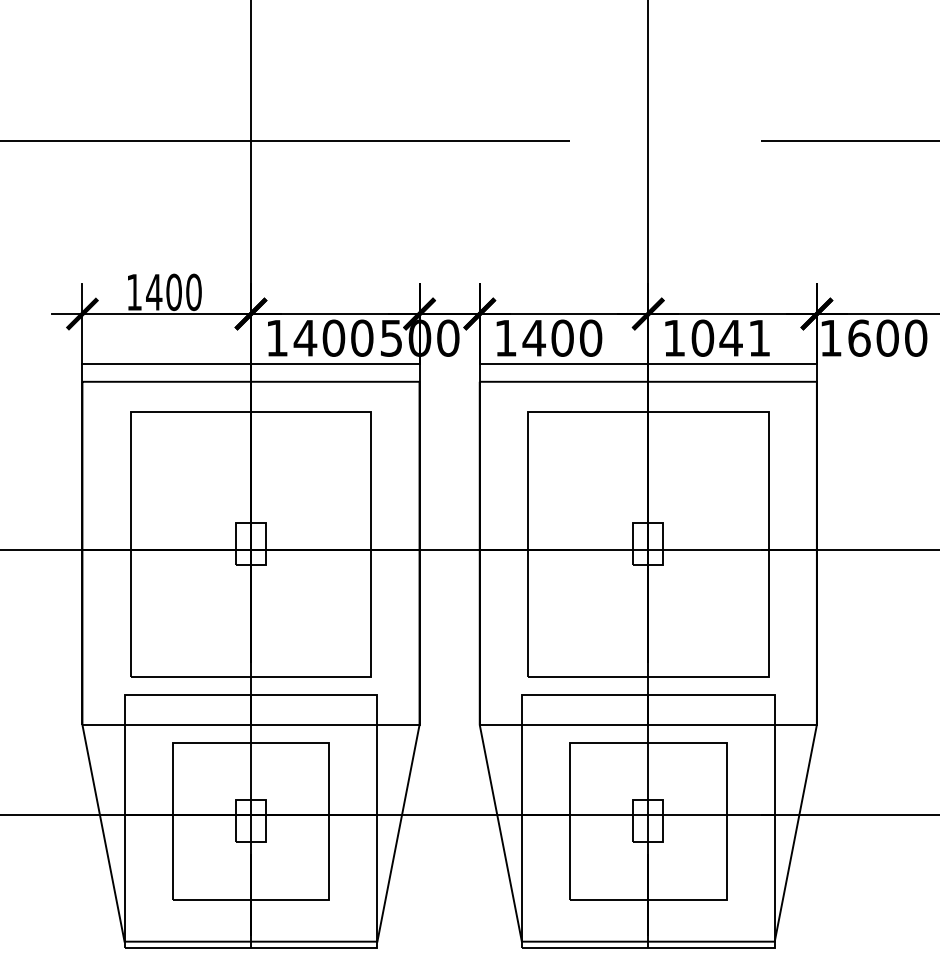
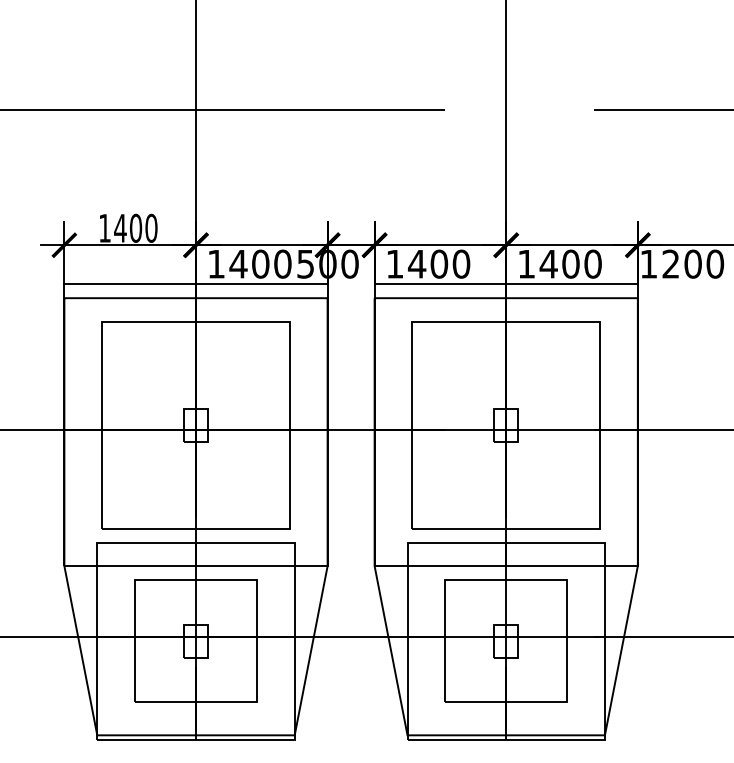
text: (730, 337) -> (570, 263), 1041 -> 1400
text: (859, 337) -> (671, 263), 1600 -> 1200

